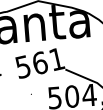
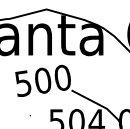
text: (48, 60) -> (53, 78), 561 -> 500

